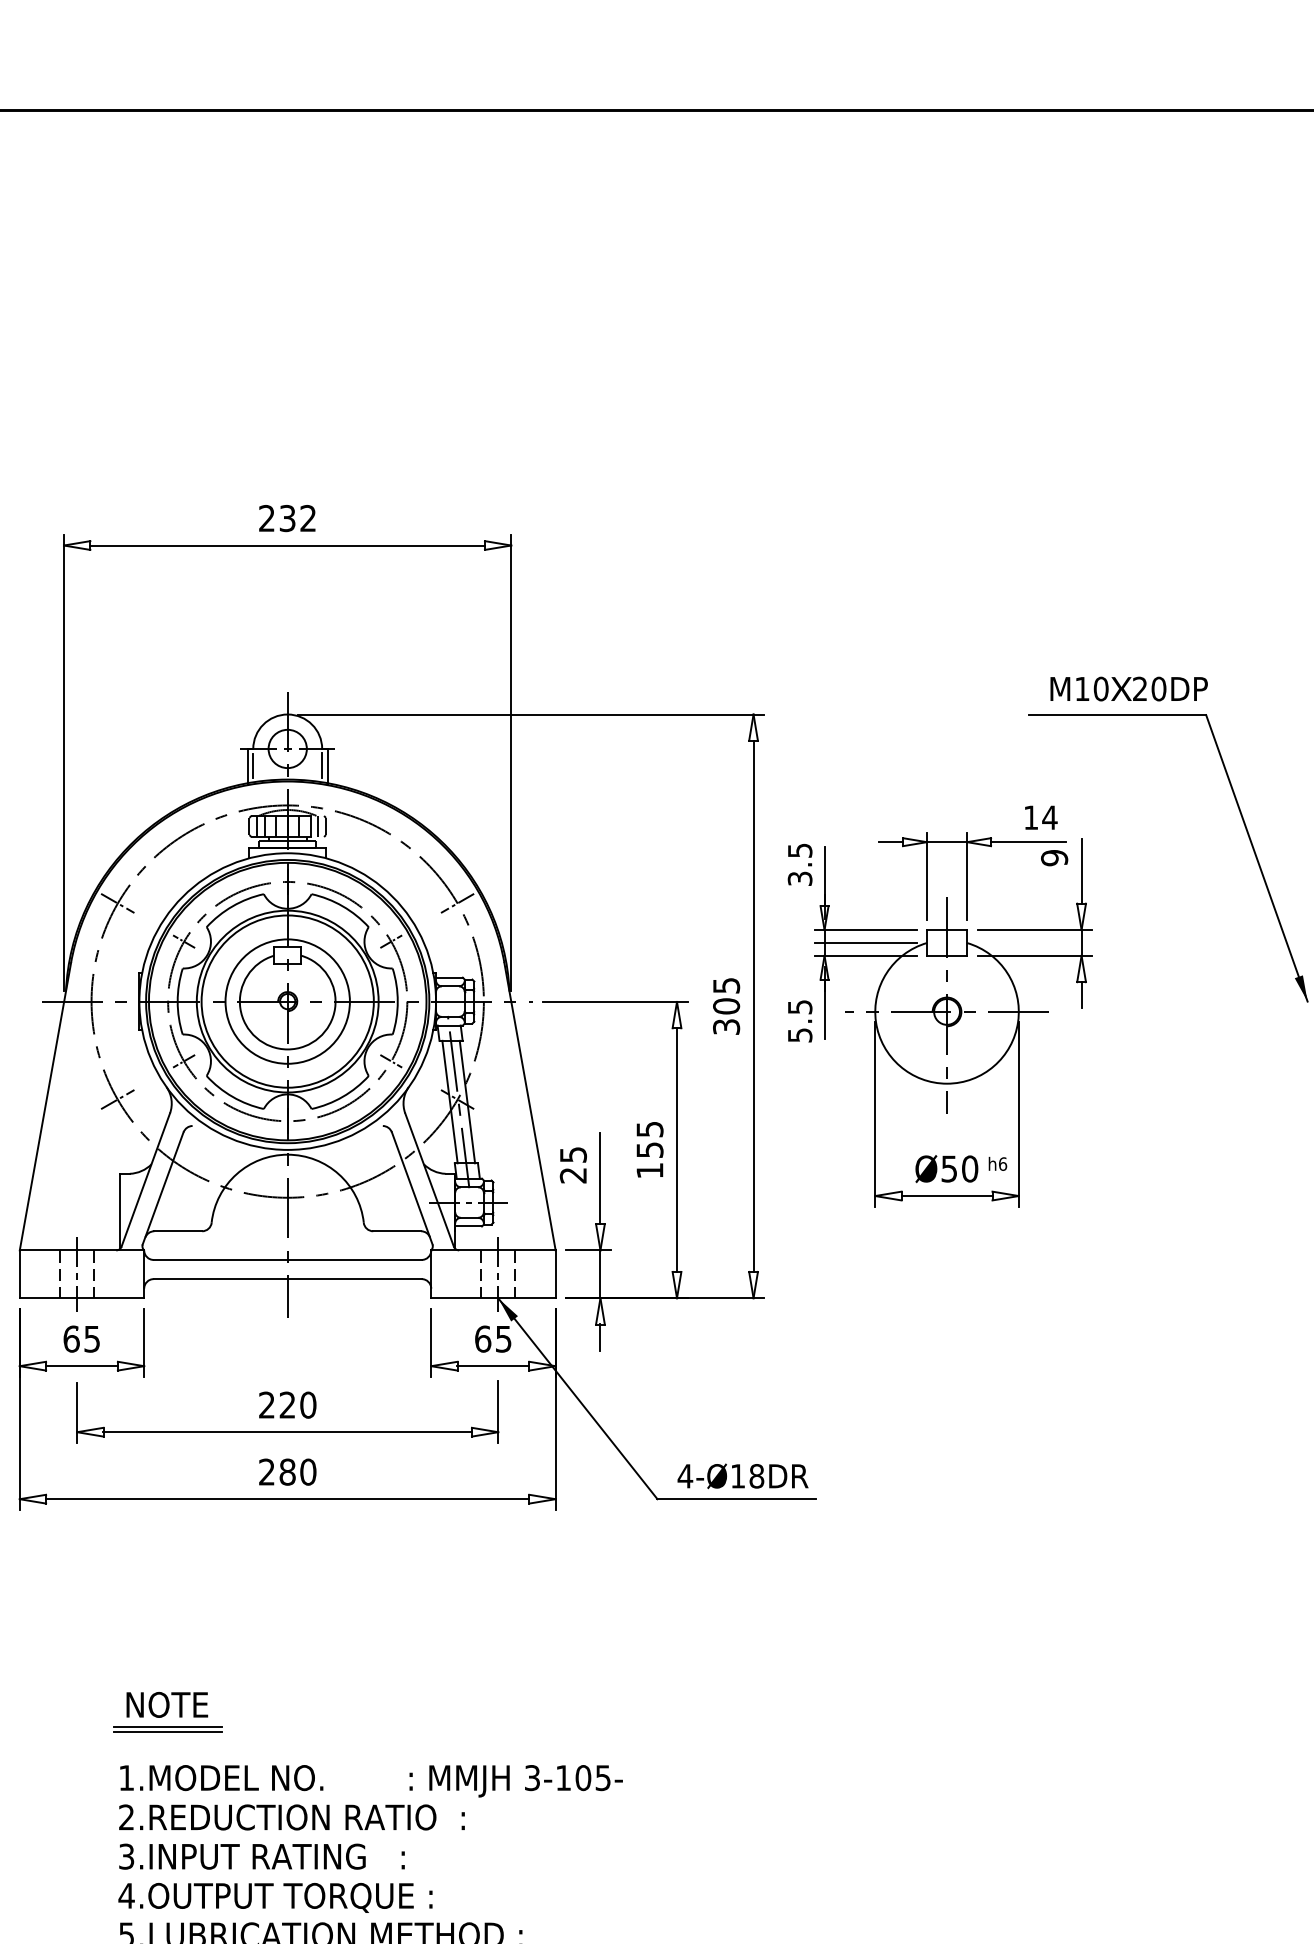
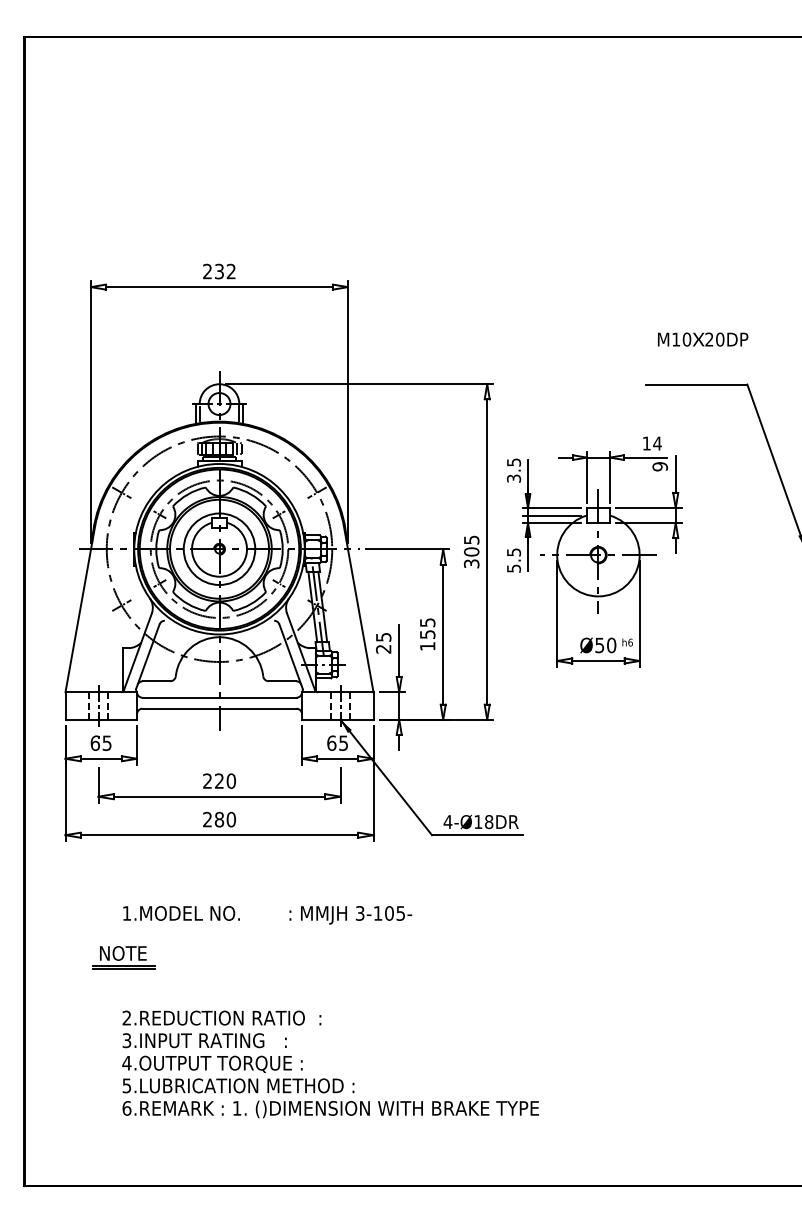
text: (1129, 688) -> (703, 339), moved
part: (167, 1711) -> (123, 957), moved
text: (371, 1781) -> (267, 915), moved

